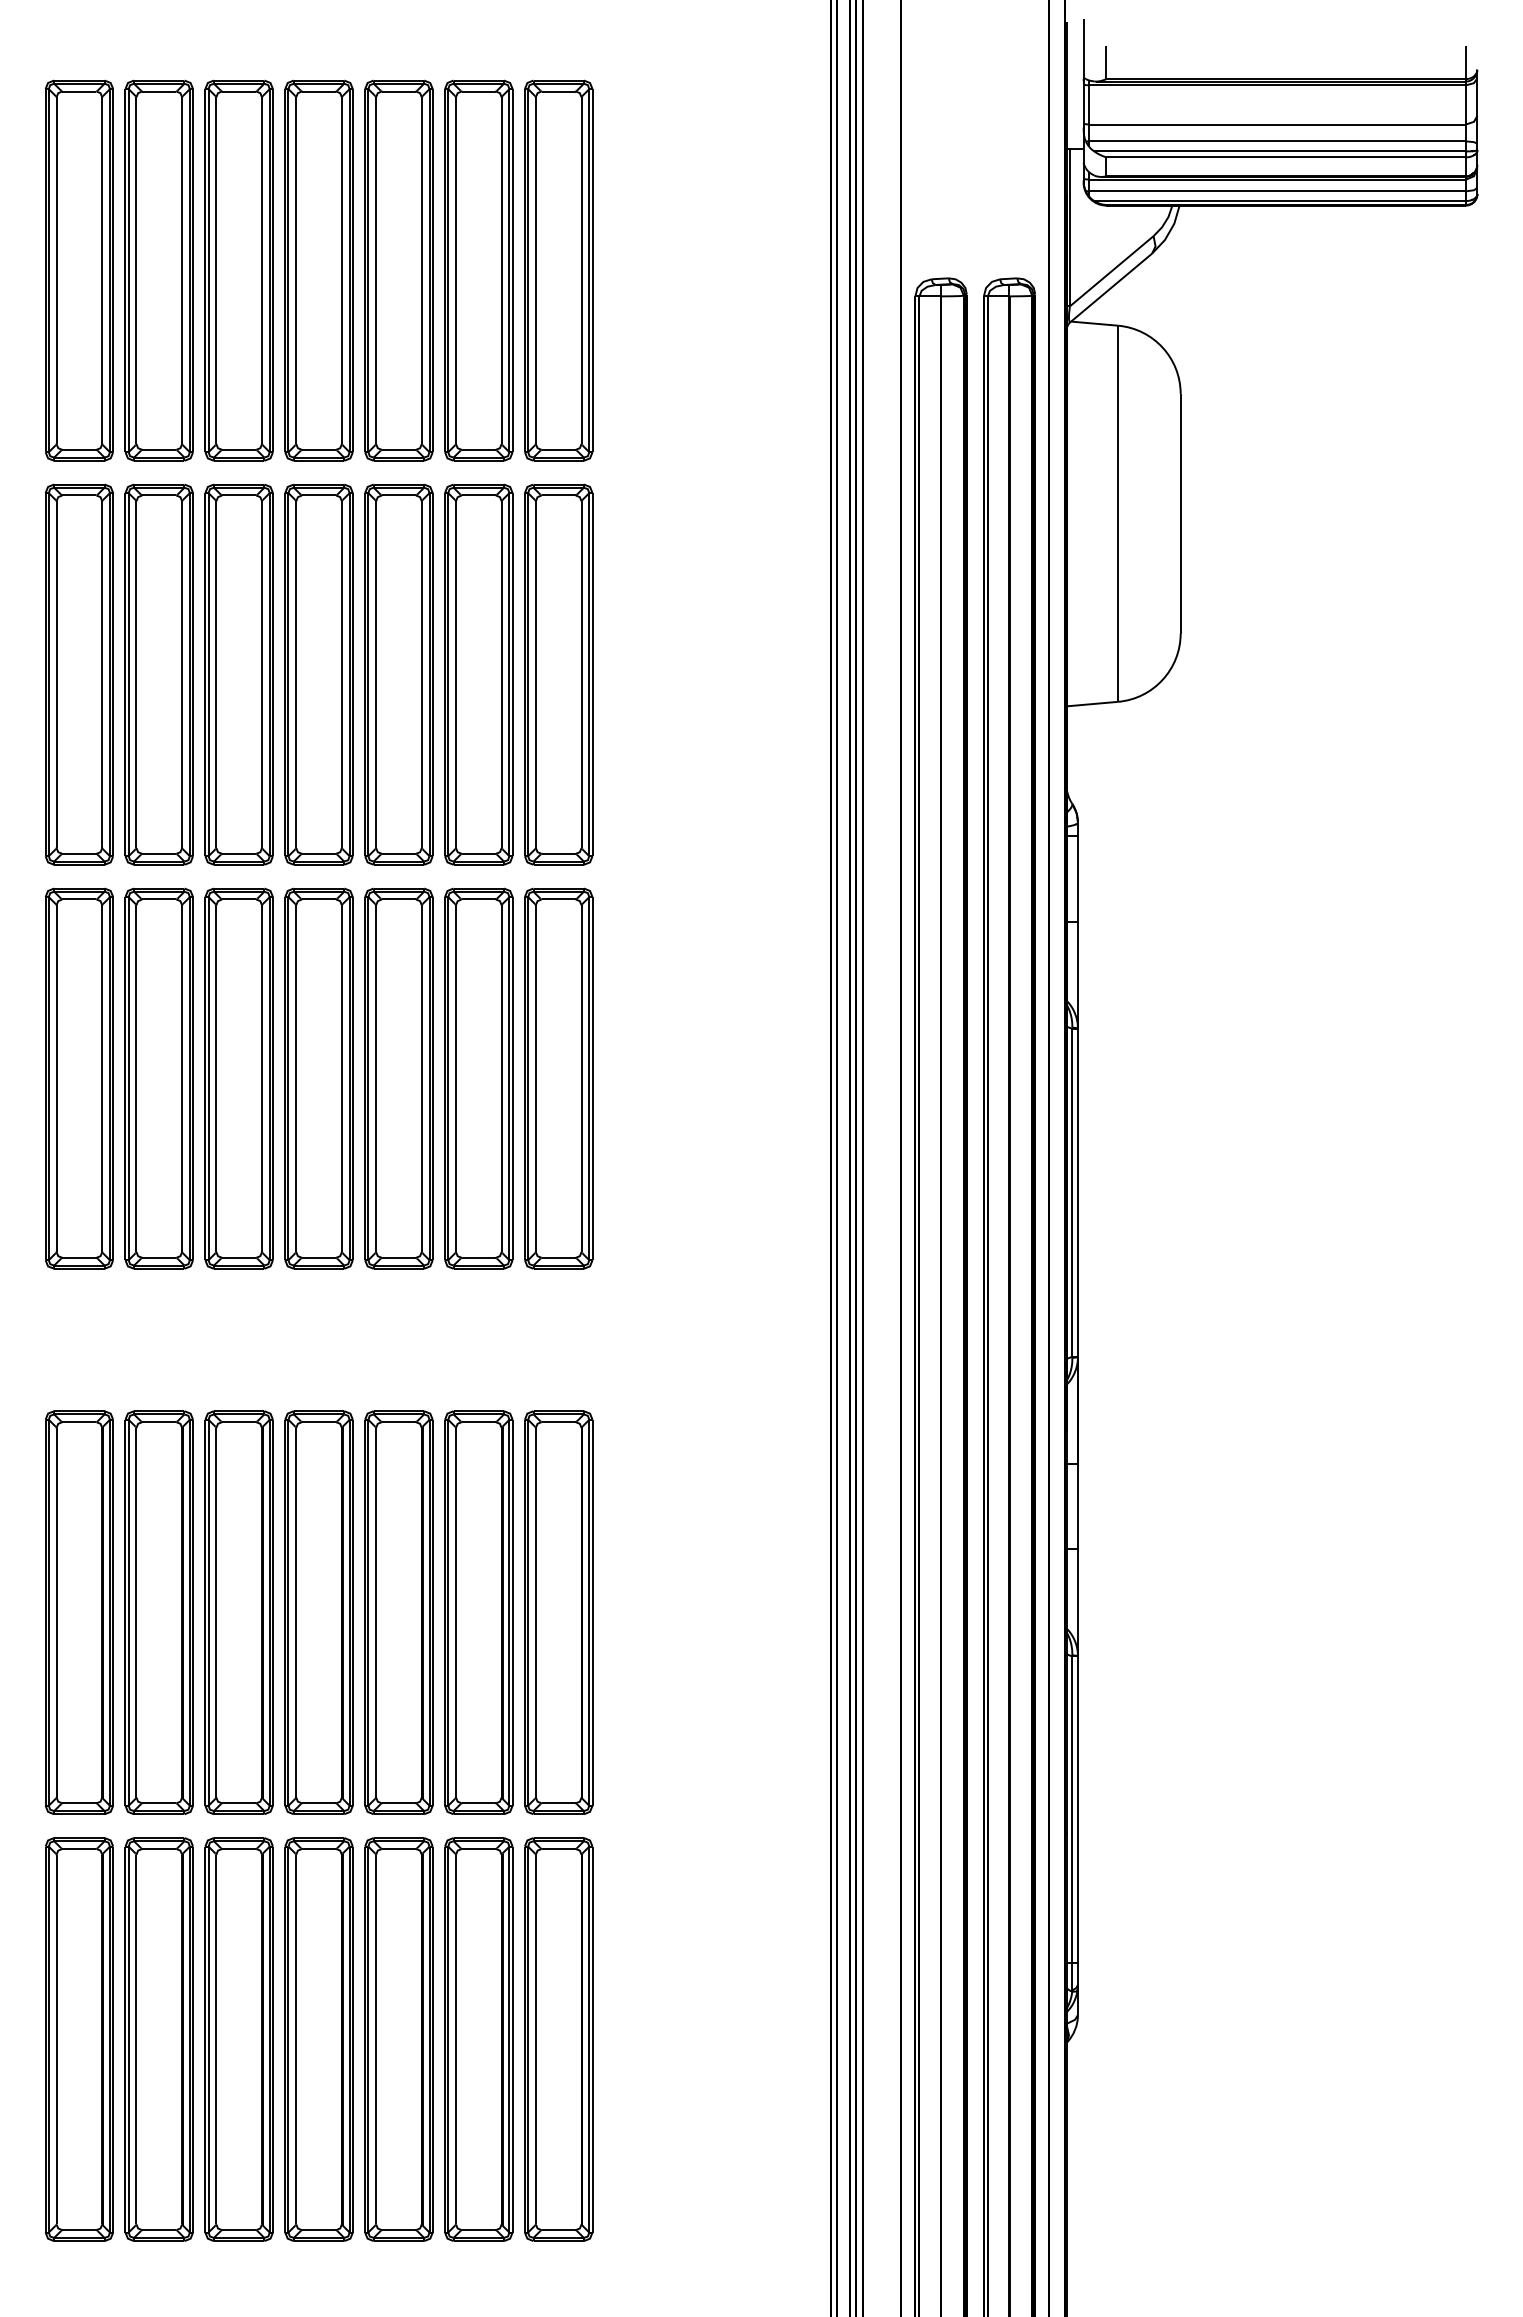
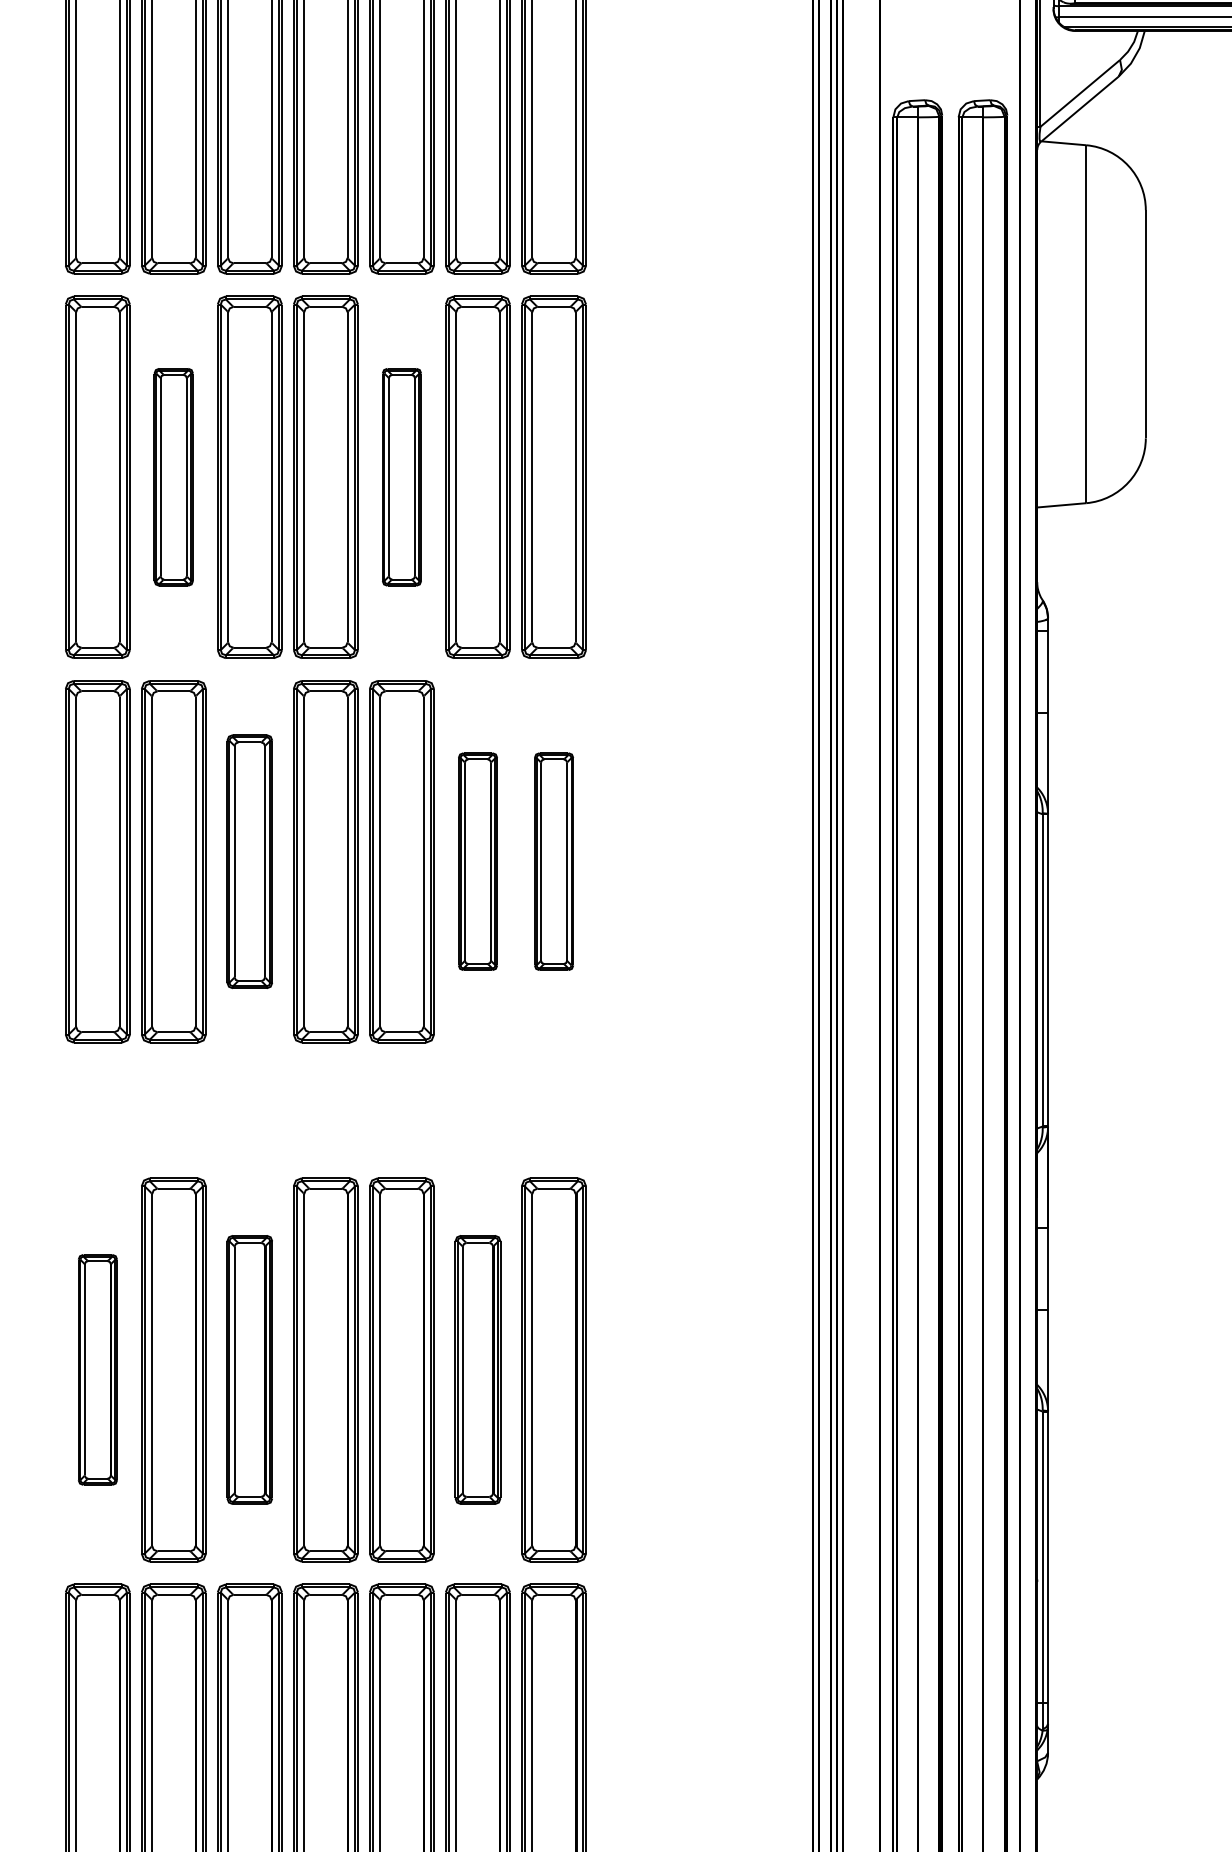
part: (158, 674) -> (173, 477), size x0.6
part: (398, 674) -> (401, 477), size x0.6
part: (238, 1078) -> (249, 861), size x0.7
part: (478, 1078) -> (477, 861), size x0.6
part: (558, 1078) -> (553, 861), size x0.6
part: (79, 1612) -> (97, 1369), size x0.6
part: (238, 1612) -> (249, 1369), size x0.7
part: (478, 1612) -> (477, 1369), size x0.7

